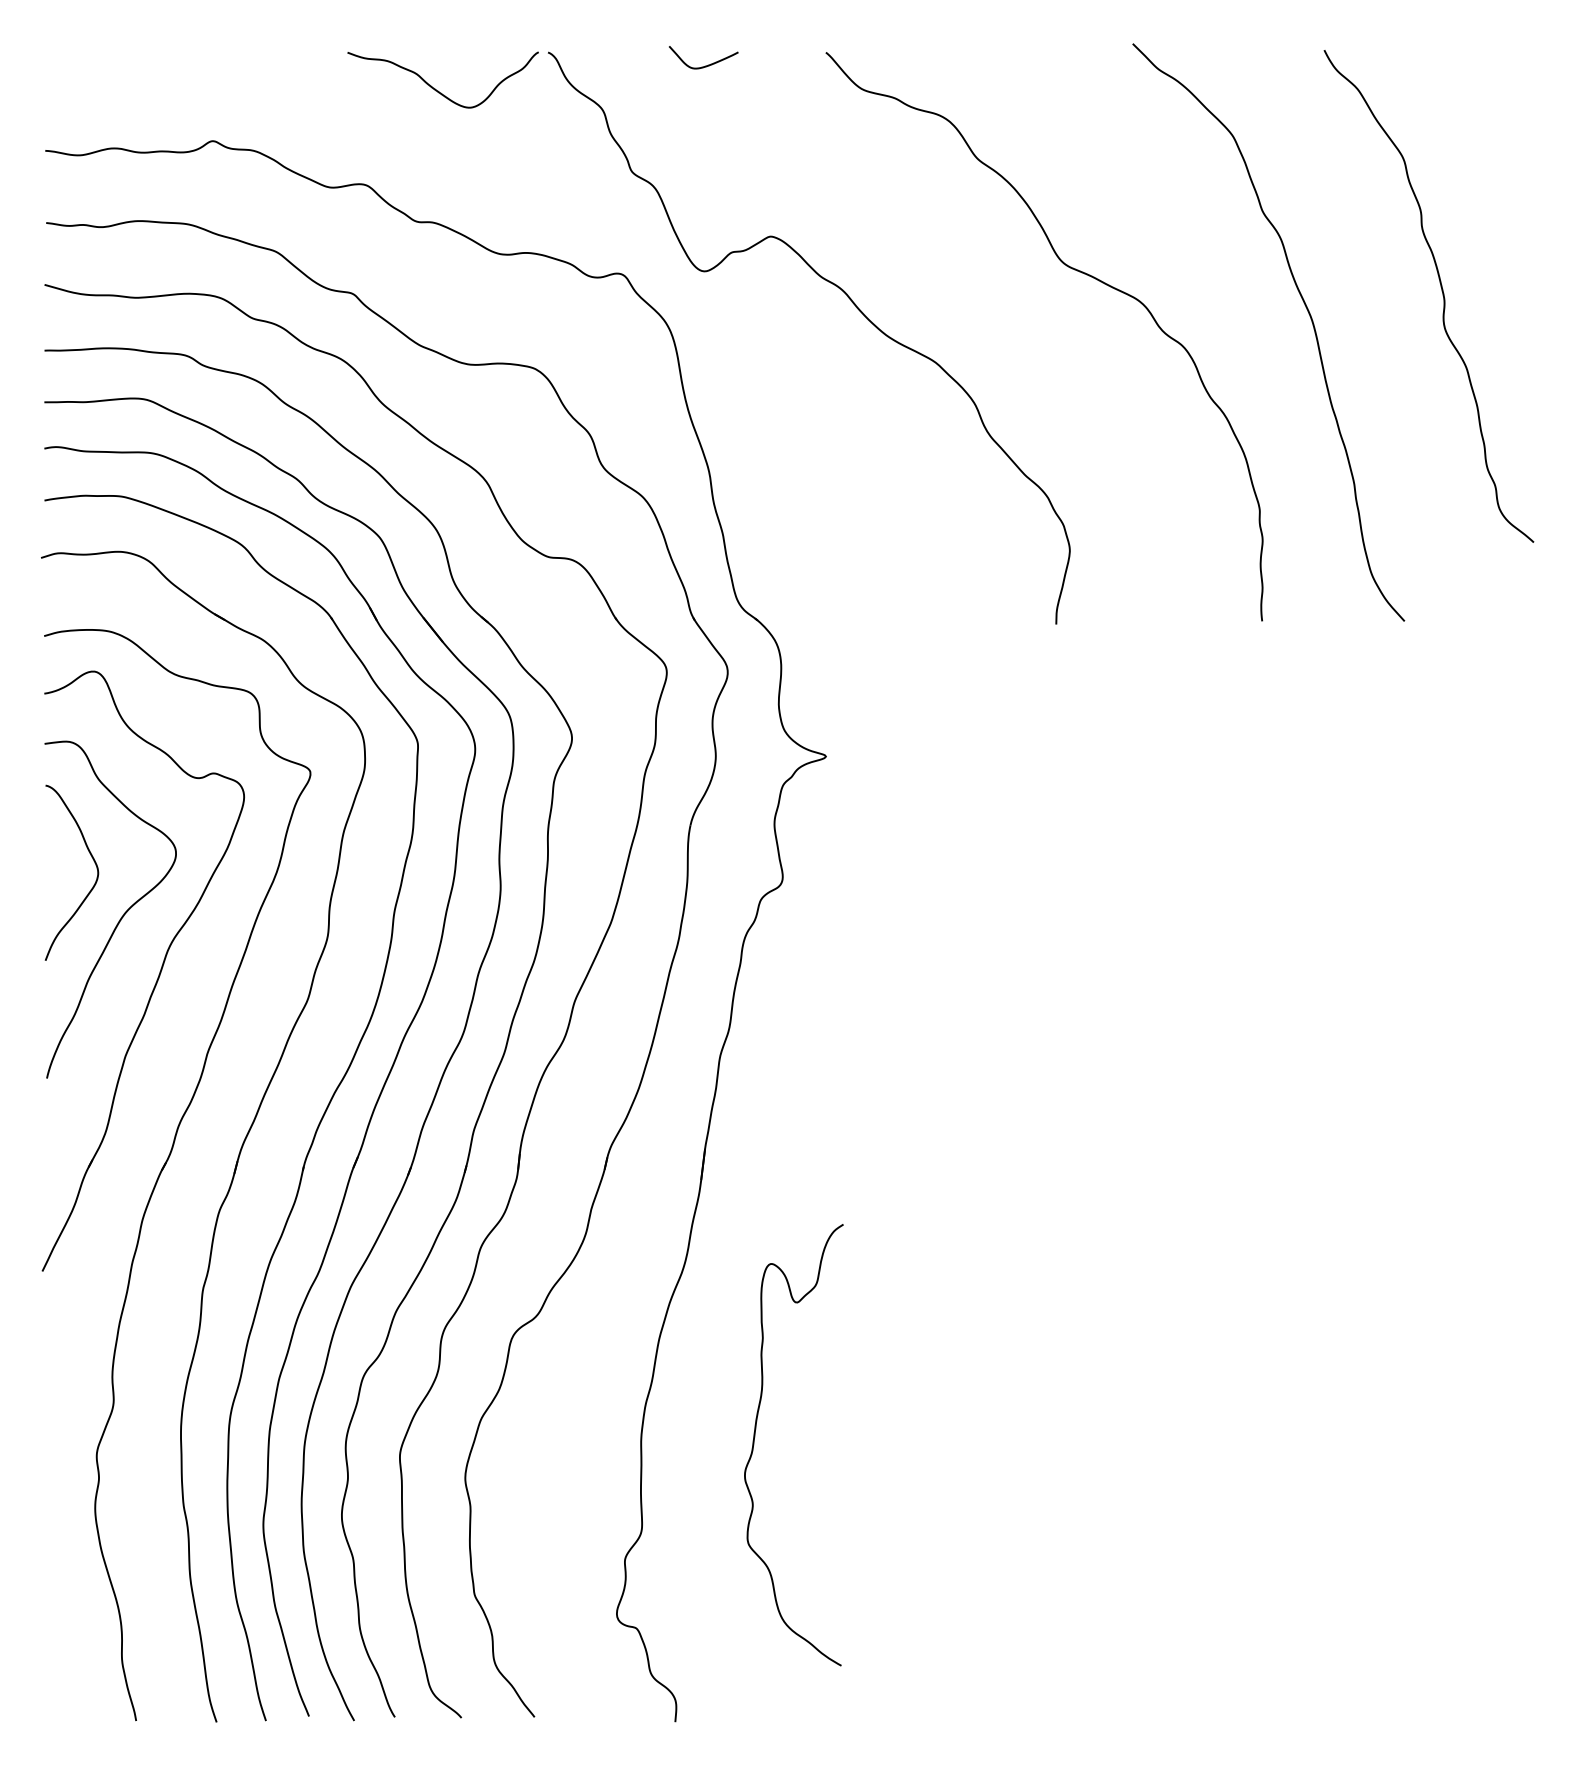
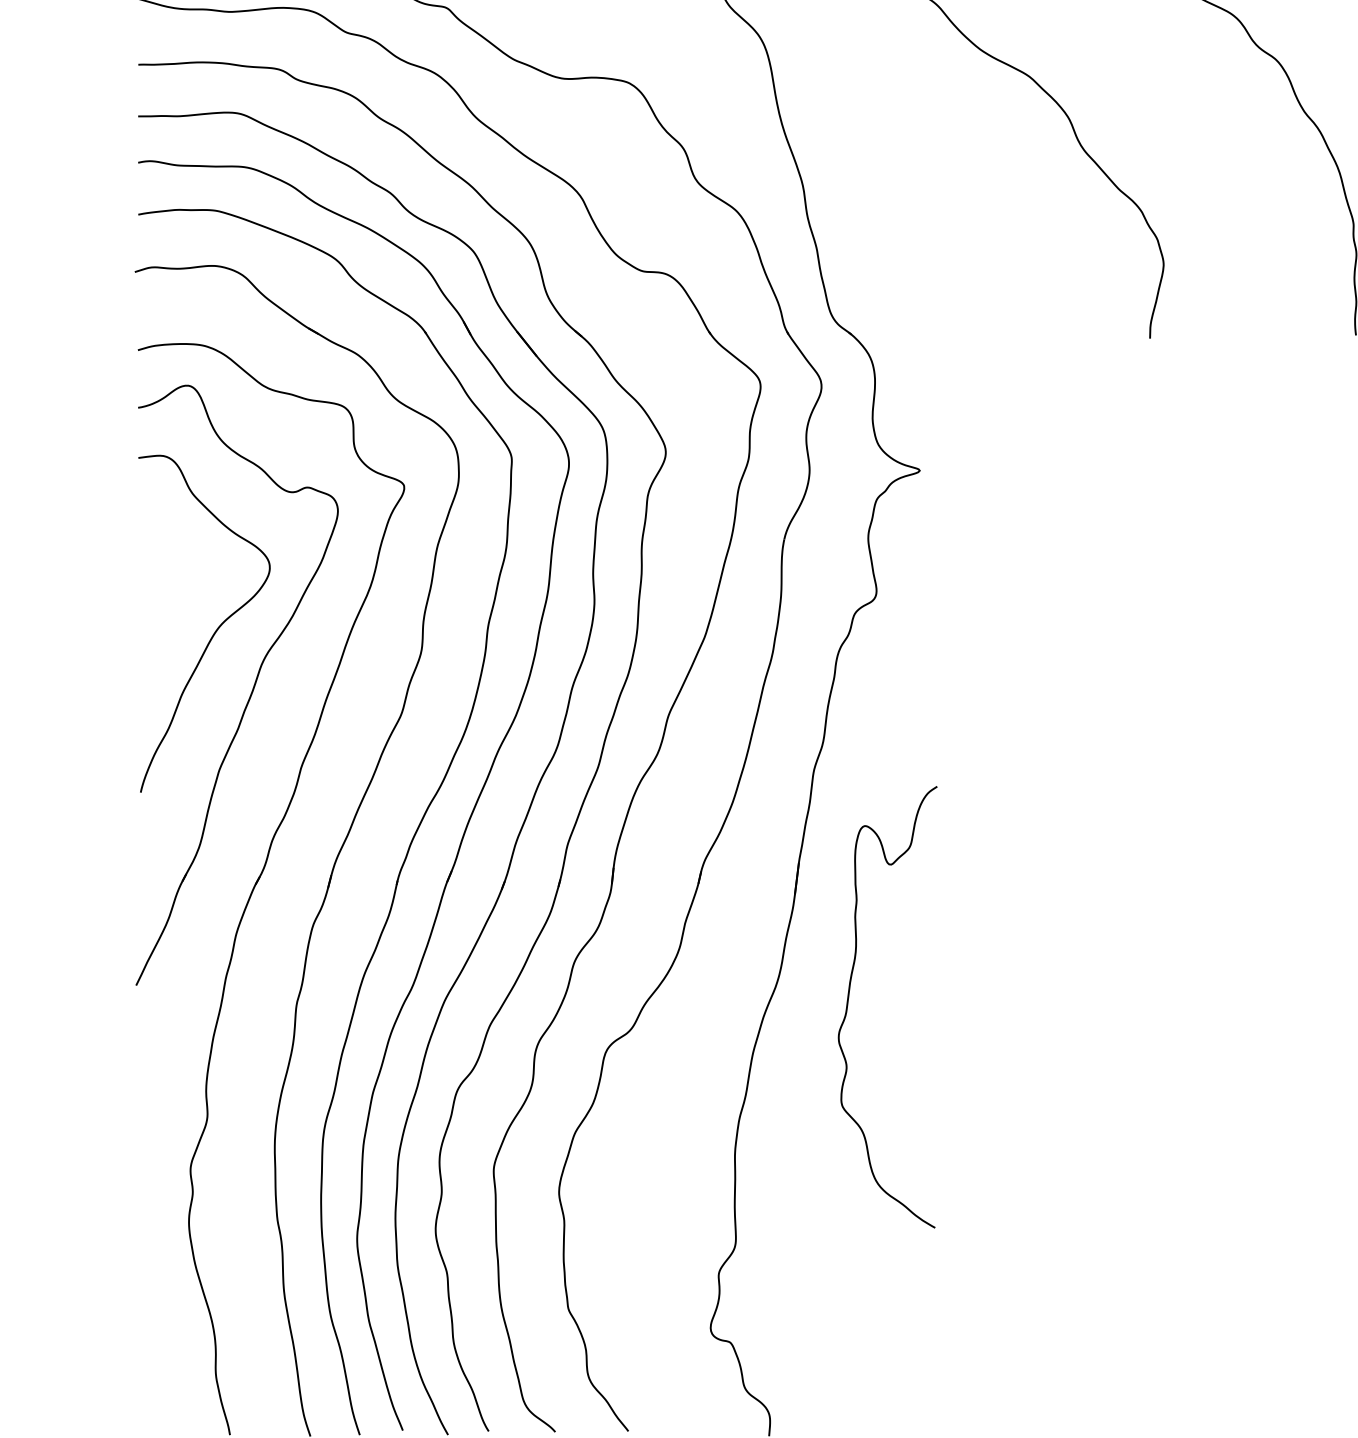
curve: (93, 861) -> (187, 575), removed
curve: (755, 1437) -> (849, 999), moved

